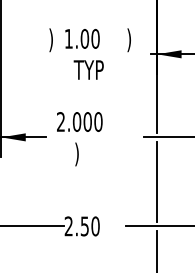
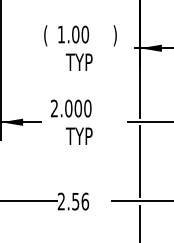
text: (50, 39) -> (45, 35), ) -> (
text: (87, 154) -> (78, 137), ) -> TYP
text: (95, 226) -> (85, 201), 2.50 -> 2.56

